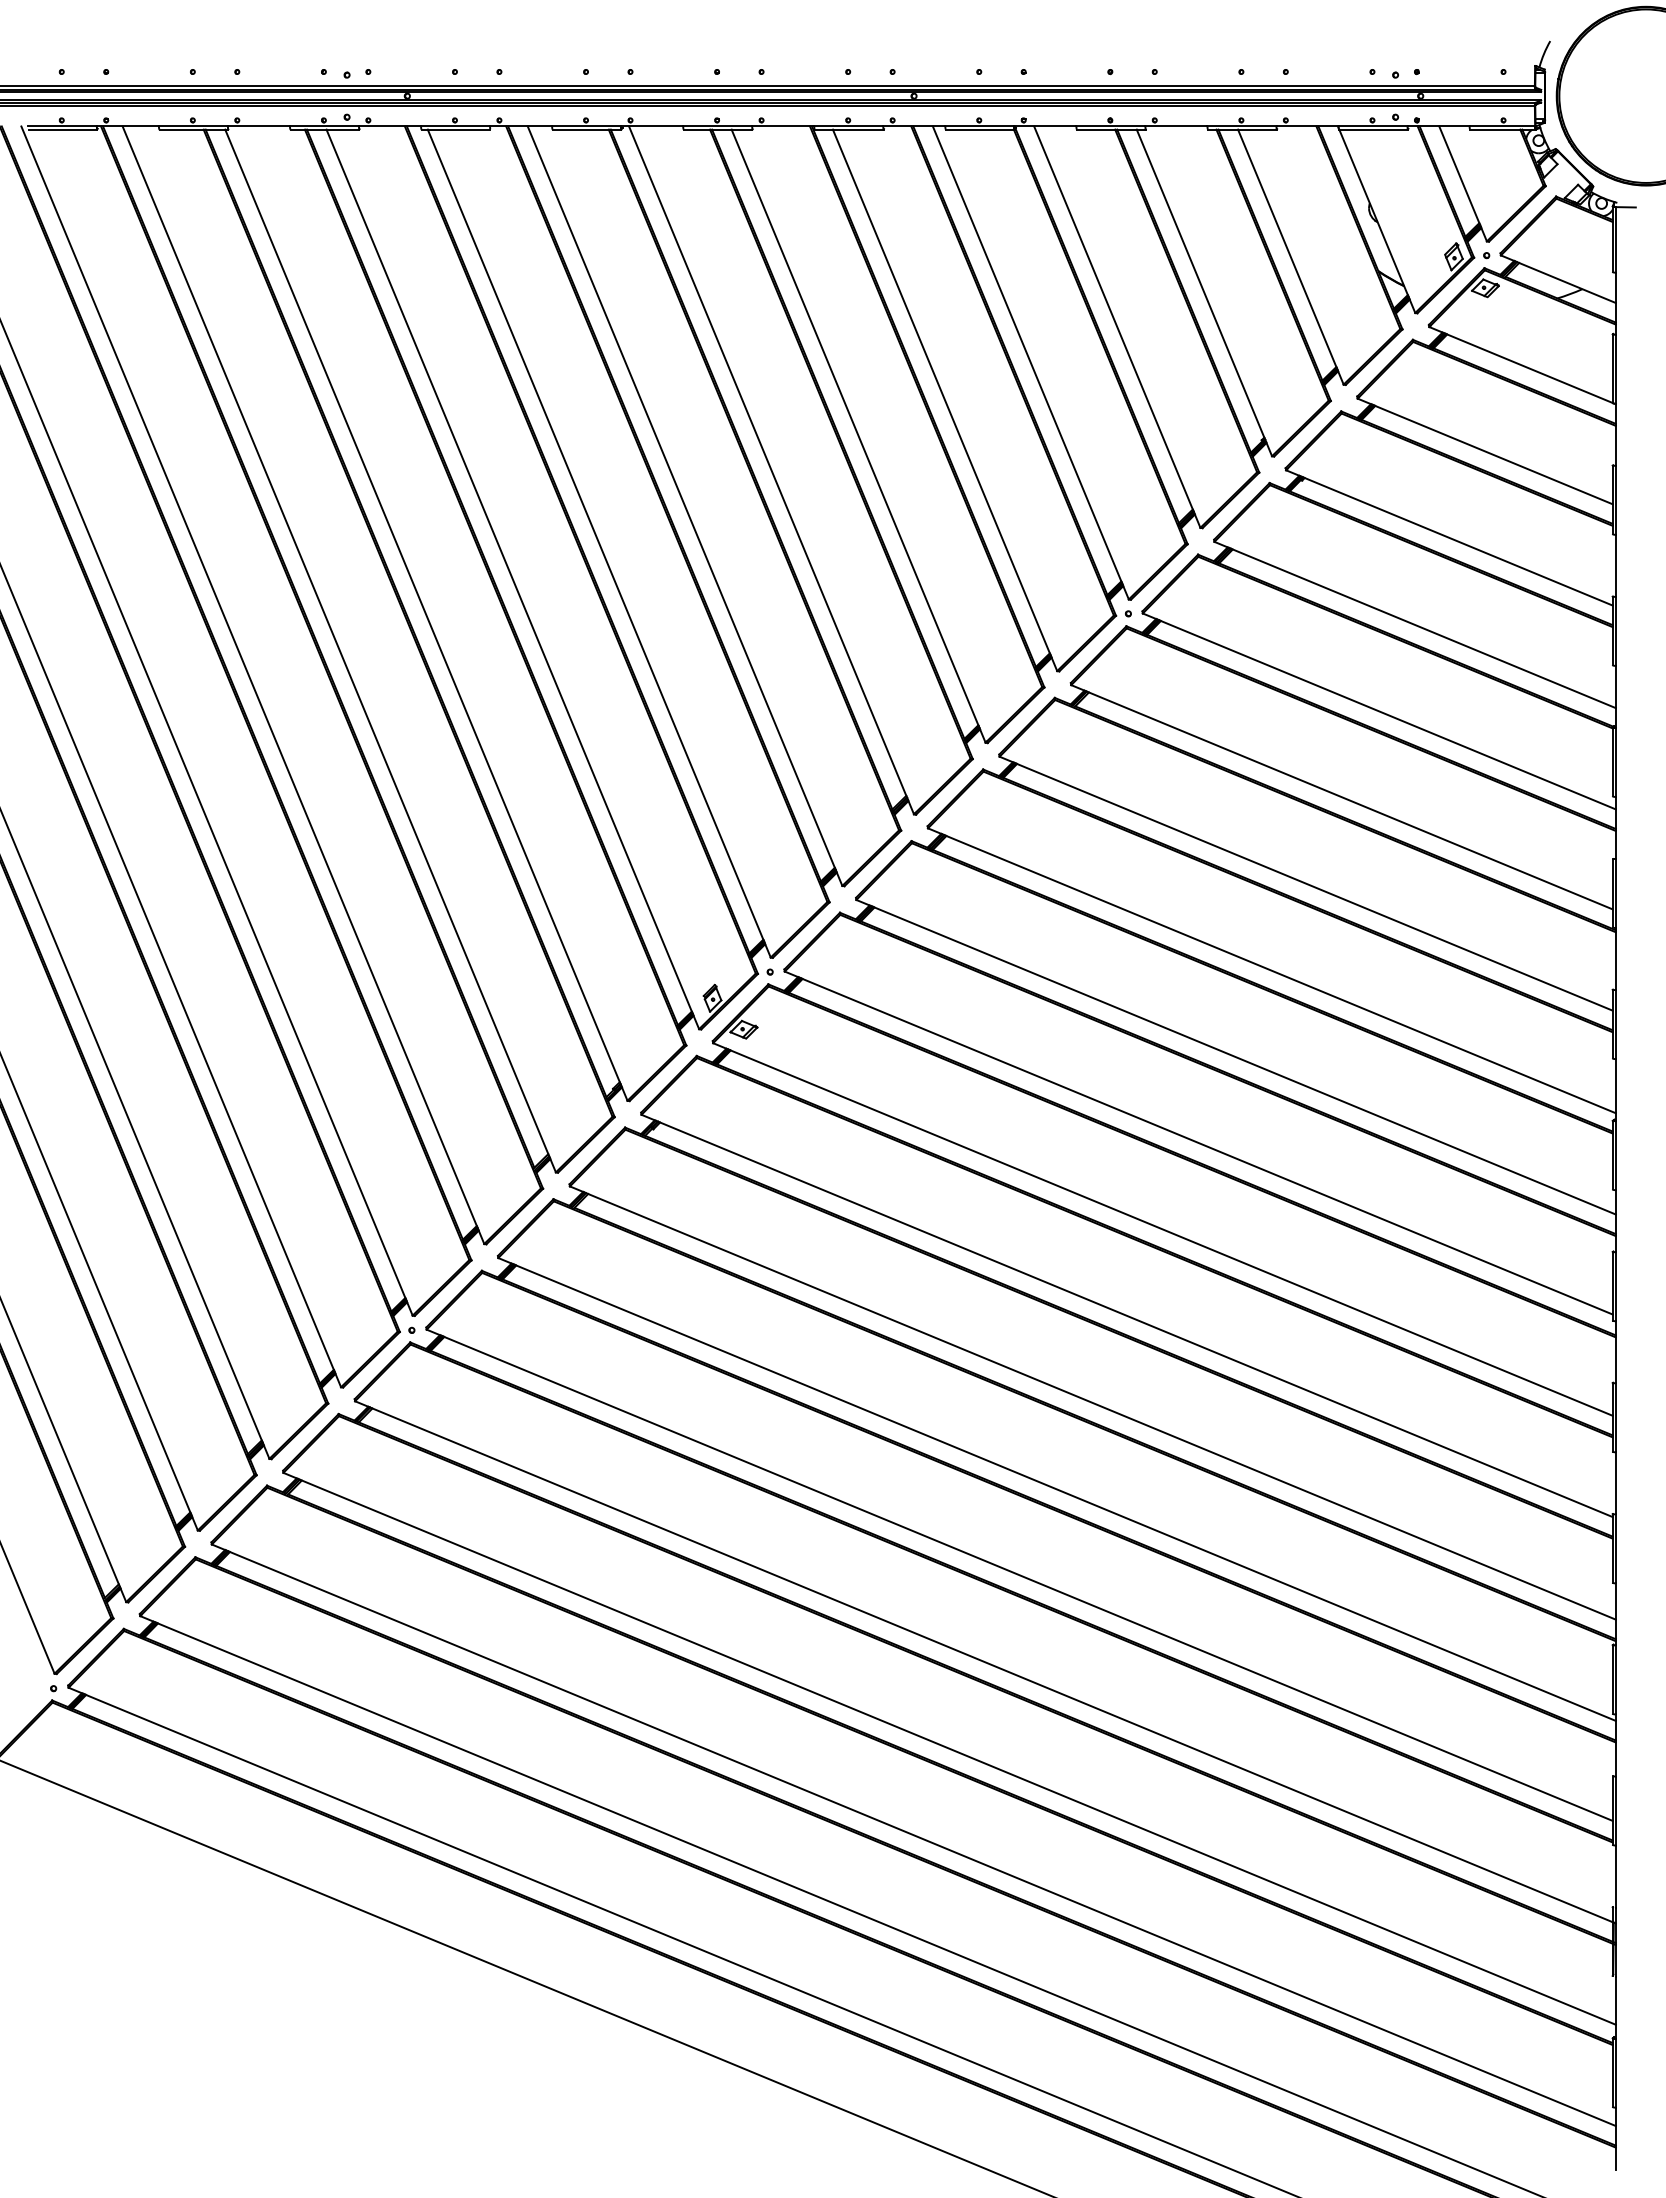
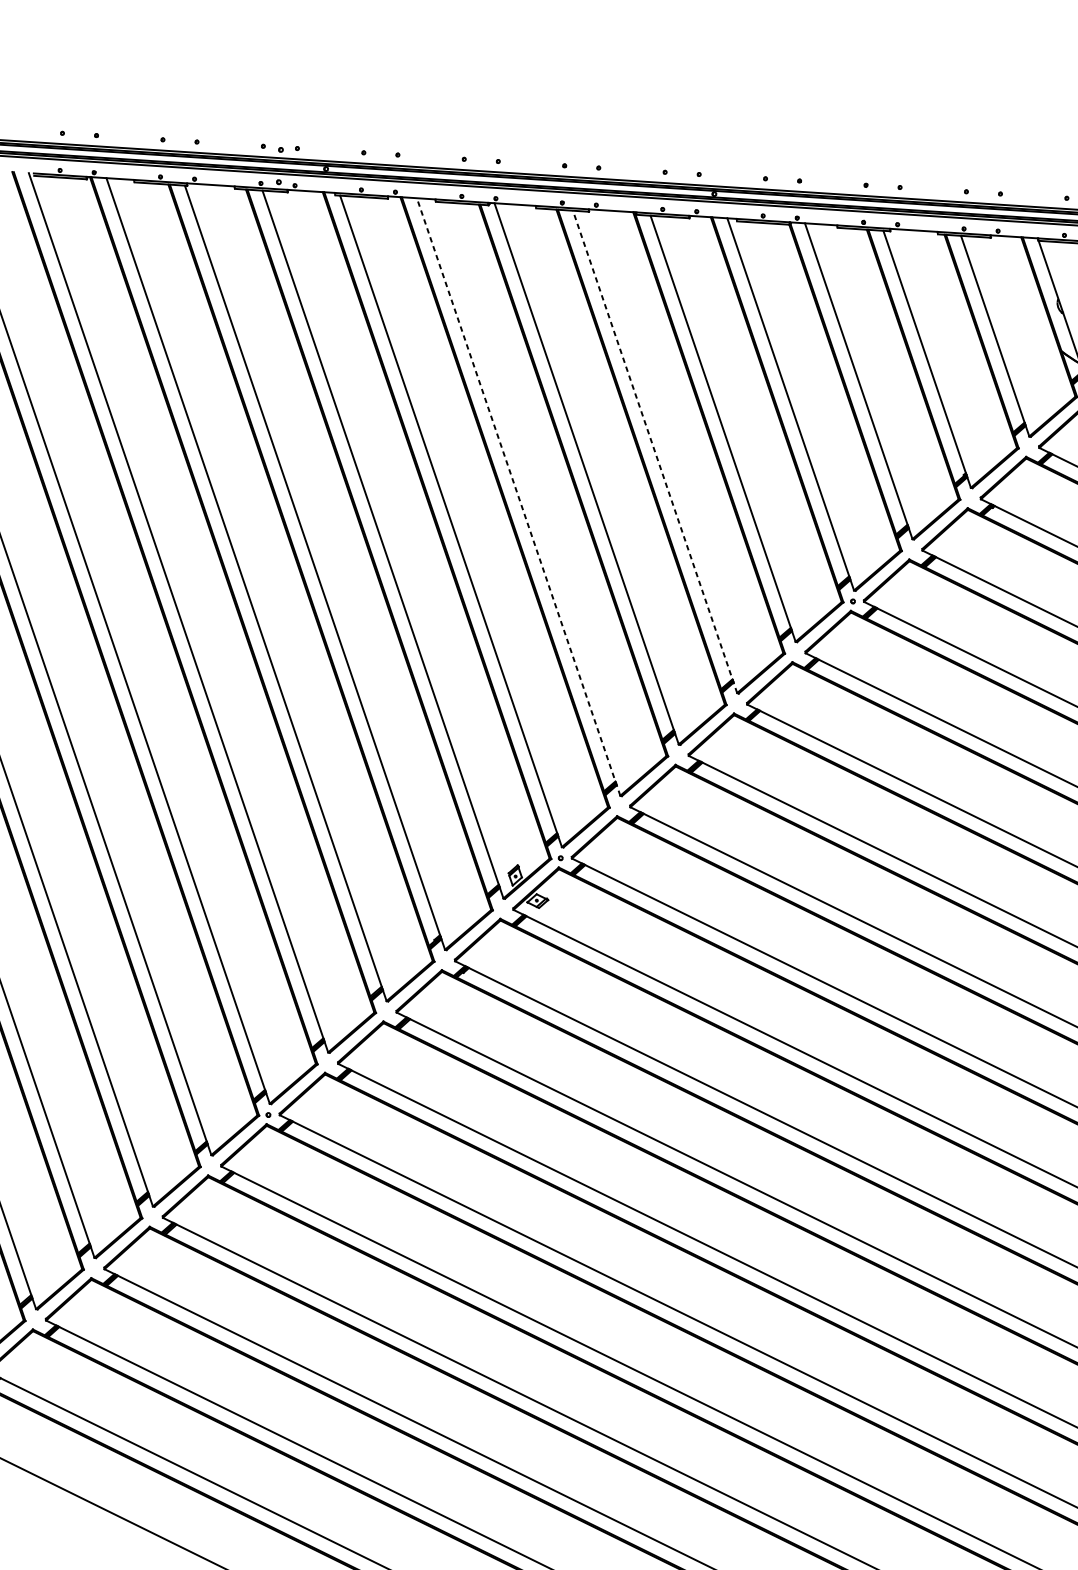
line: (858, 436) -> (654, 452), solid -> dashed
line: (684, 505) -> (518, 496), solid -> dashed

